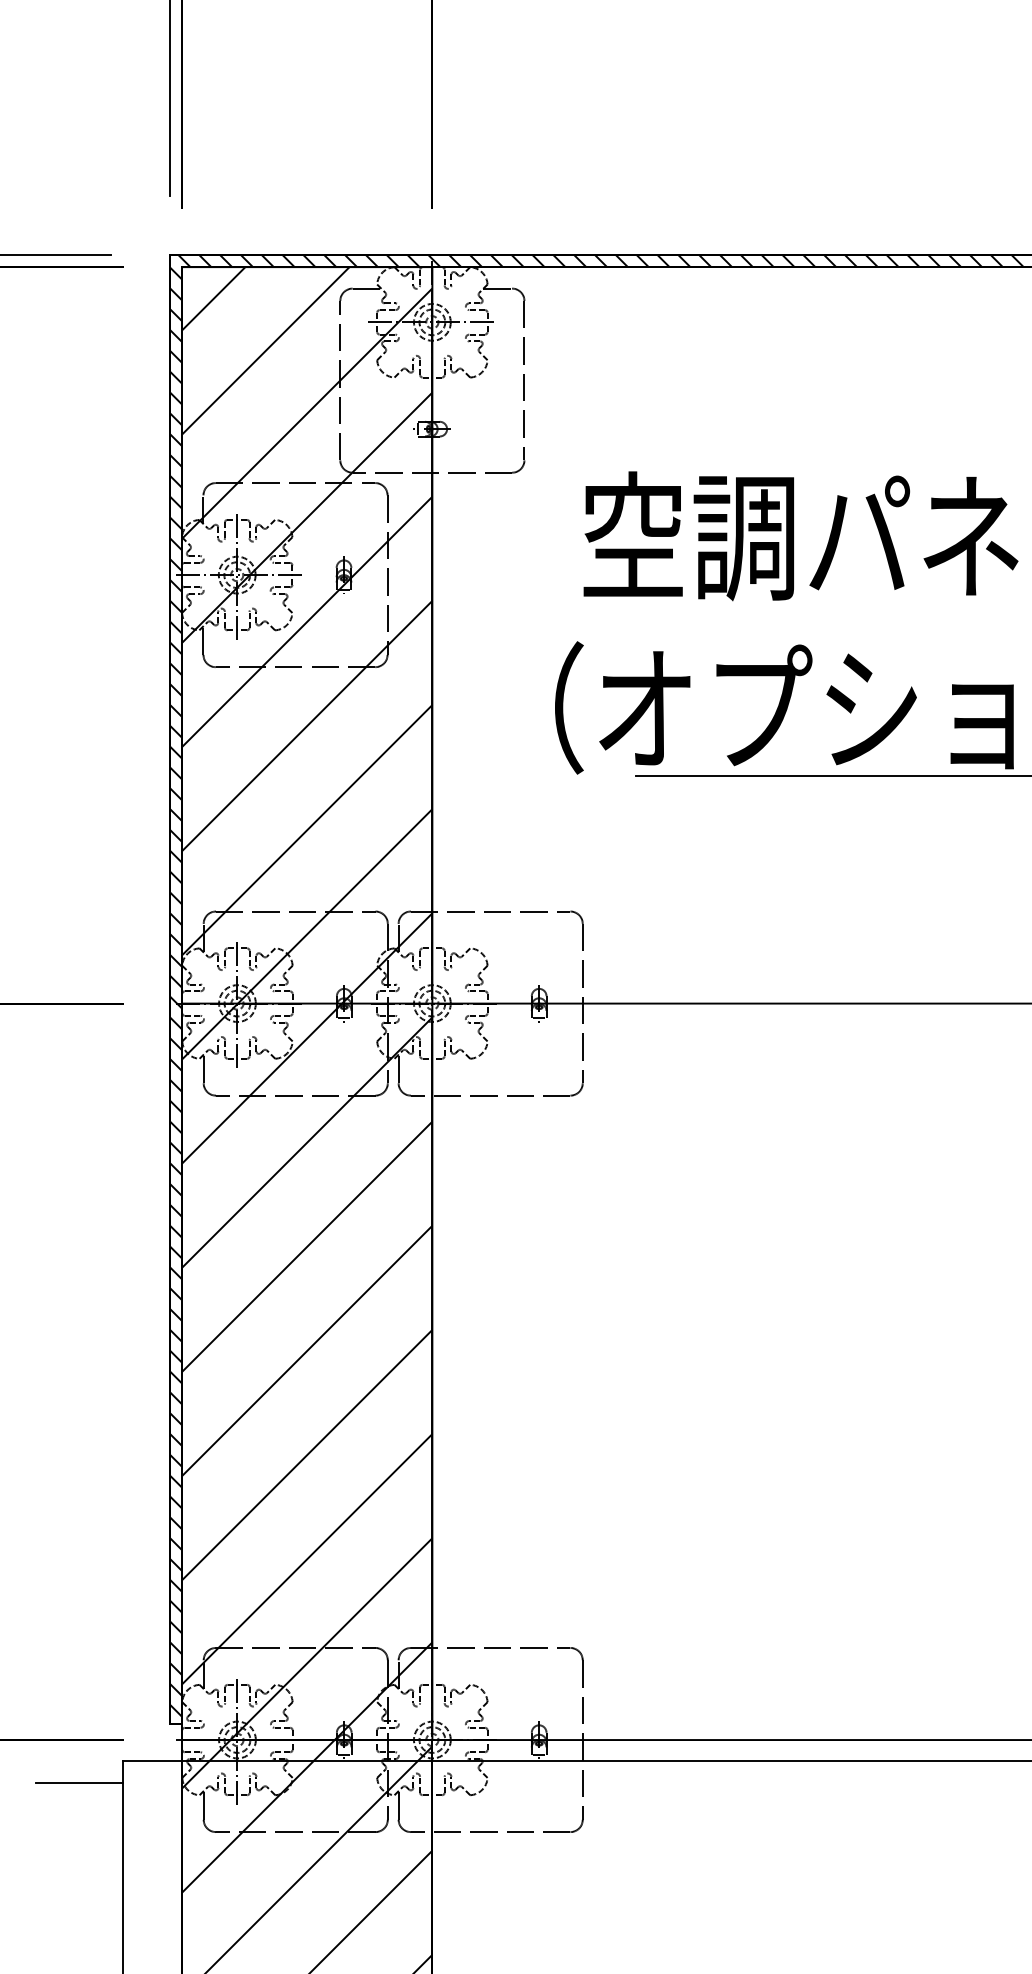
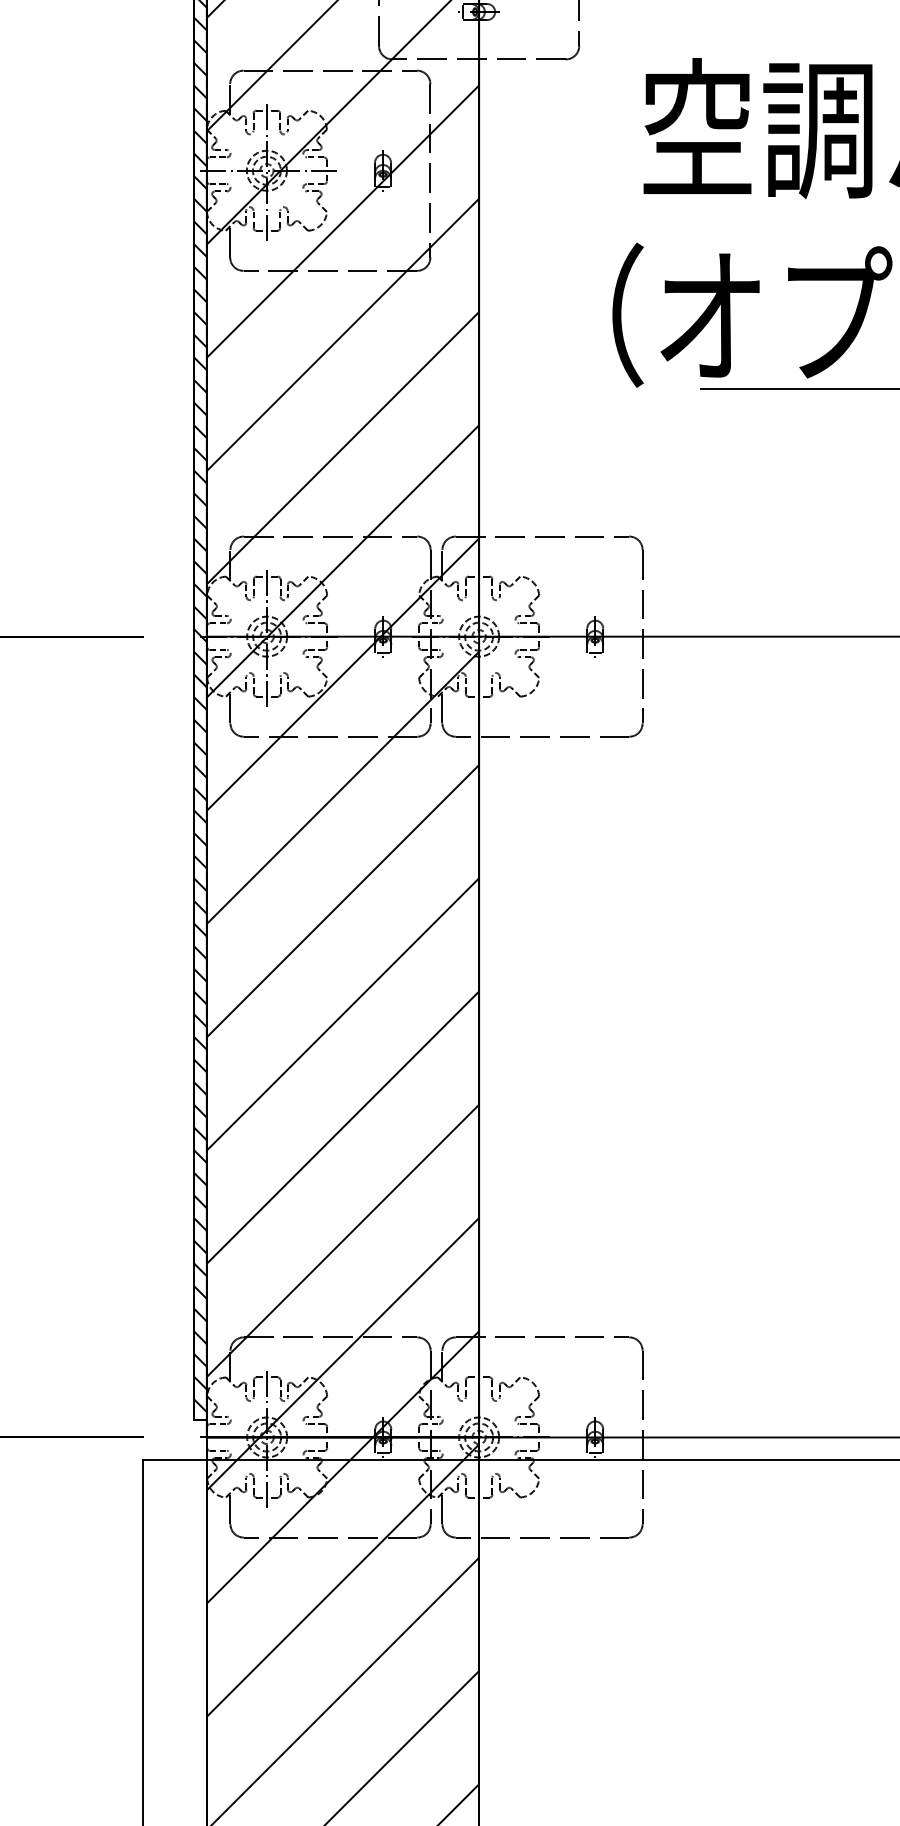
line: (79, 1782) -> (95, 1483), removed

